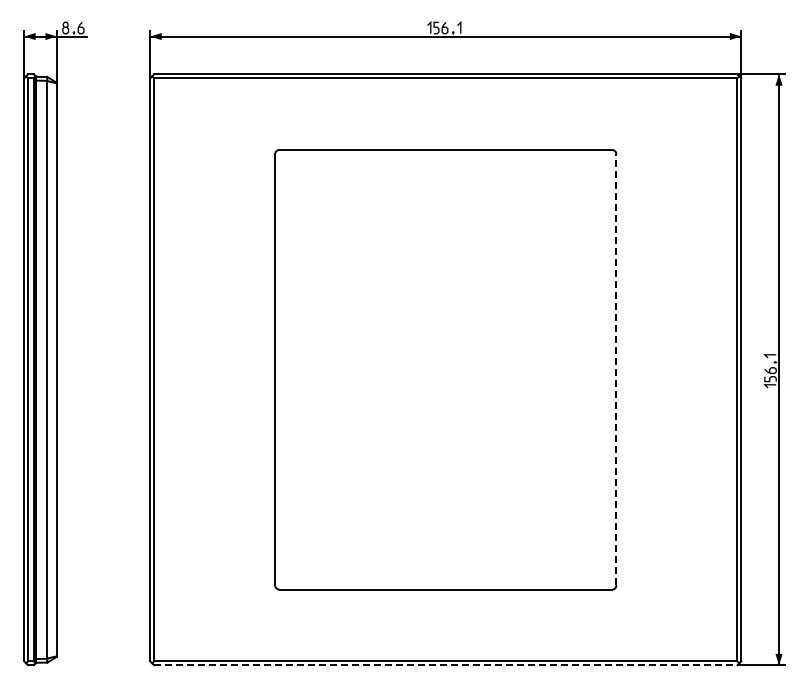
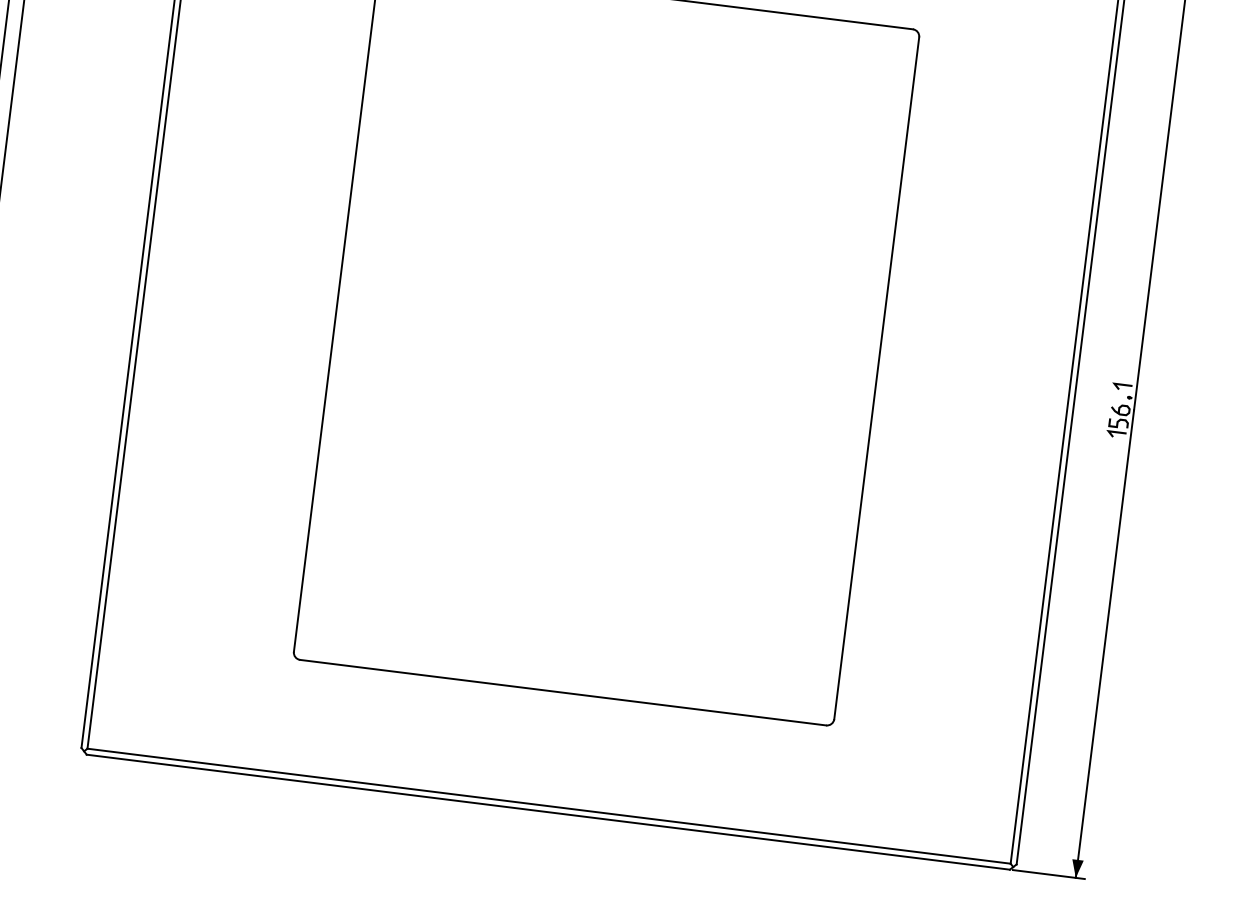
line: (616, 369) -> (876, 377), dashed -> solid
line: (445, 665) -> (547, 812), dashed -> solid

